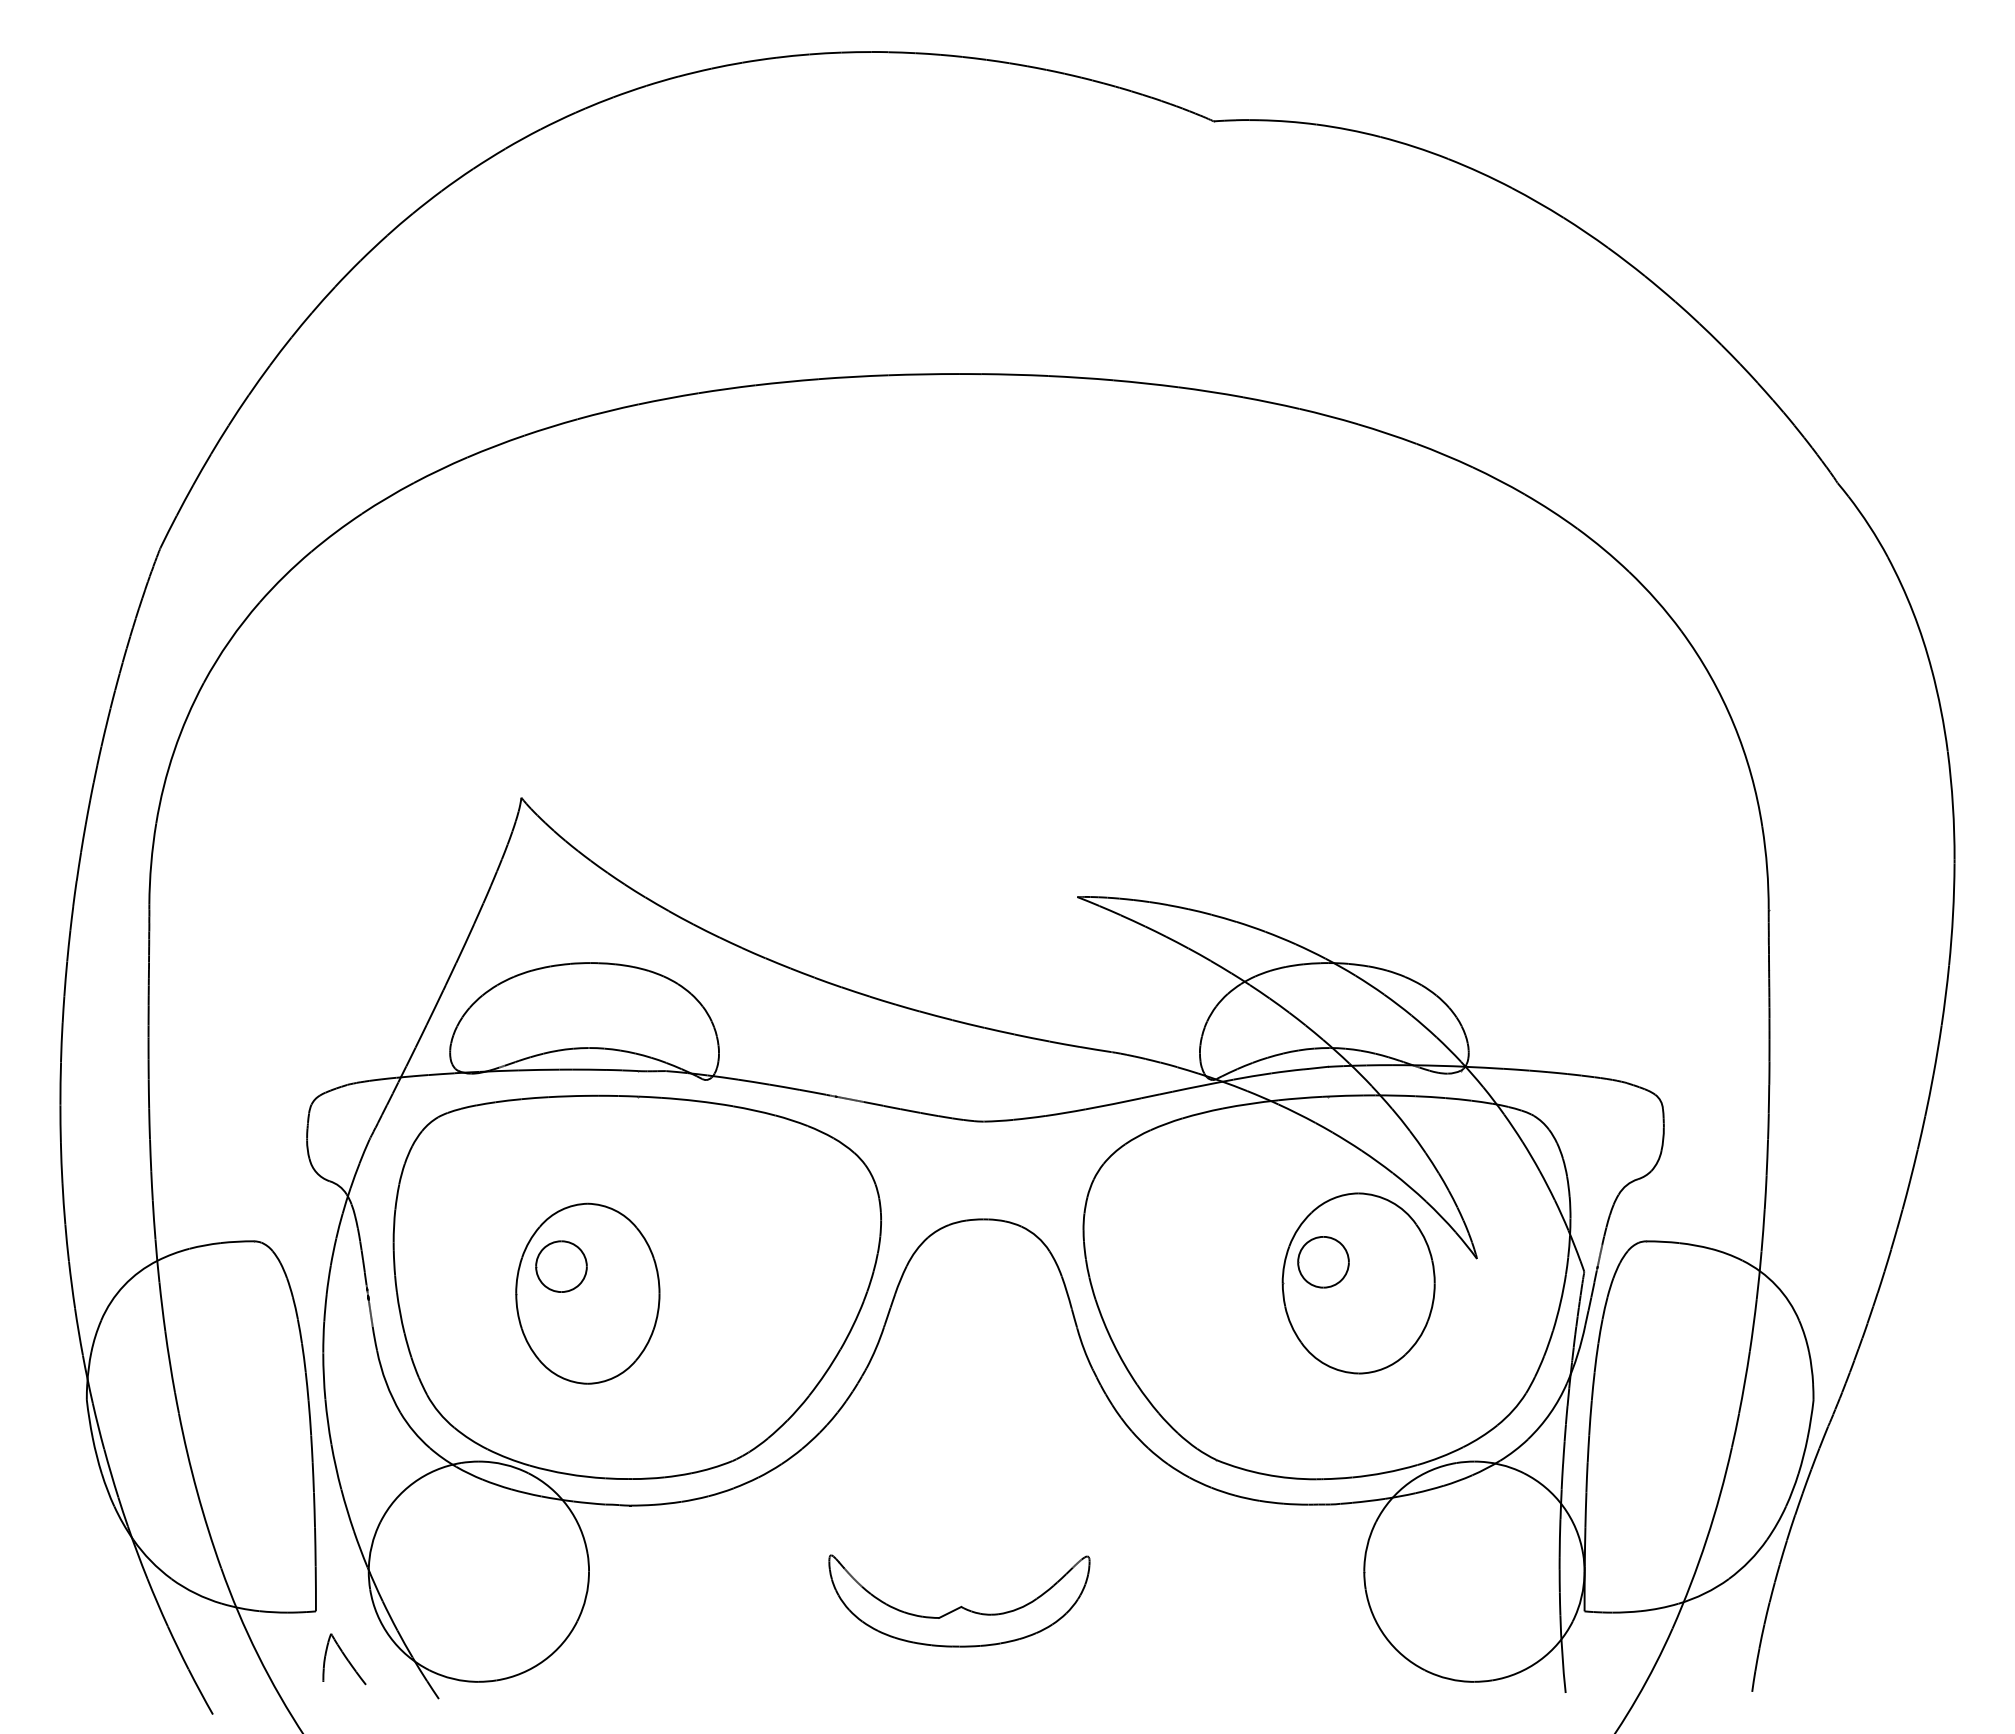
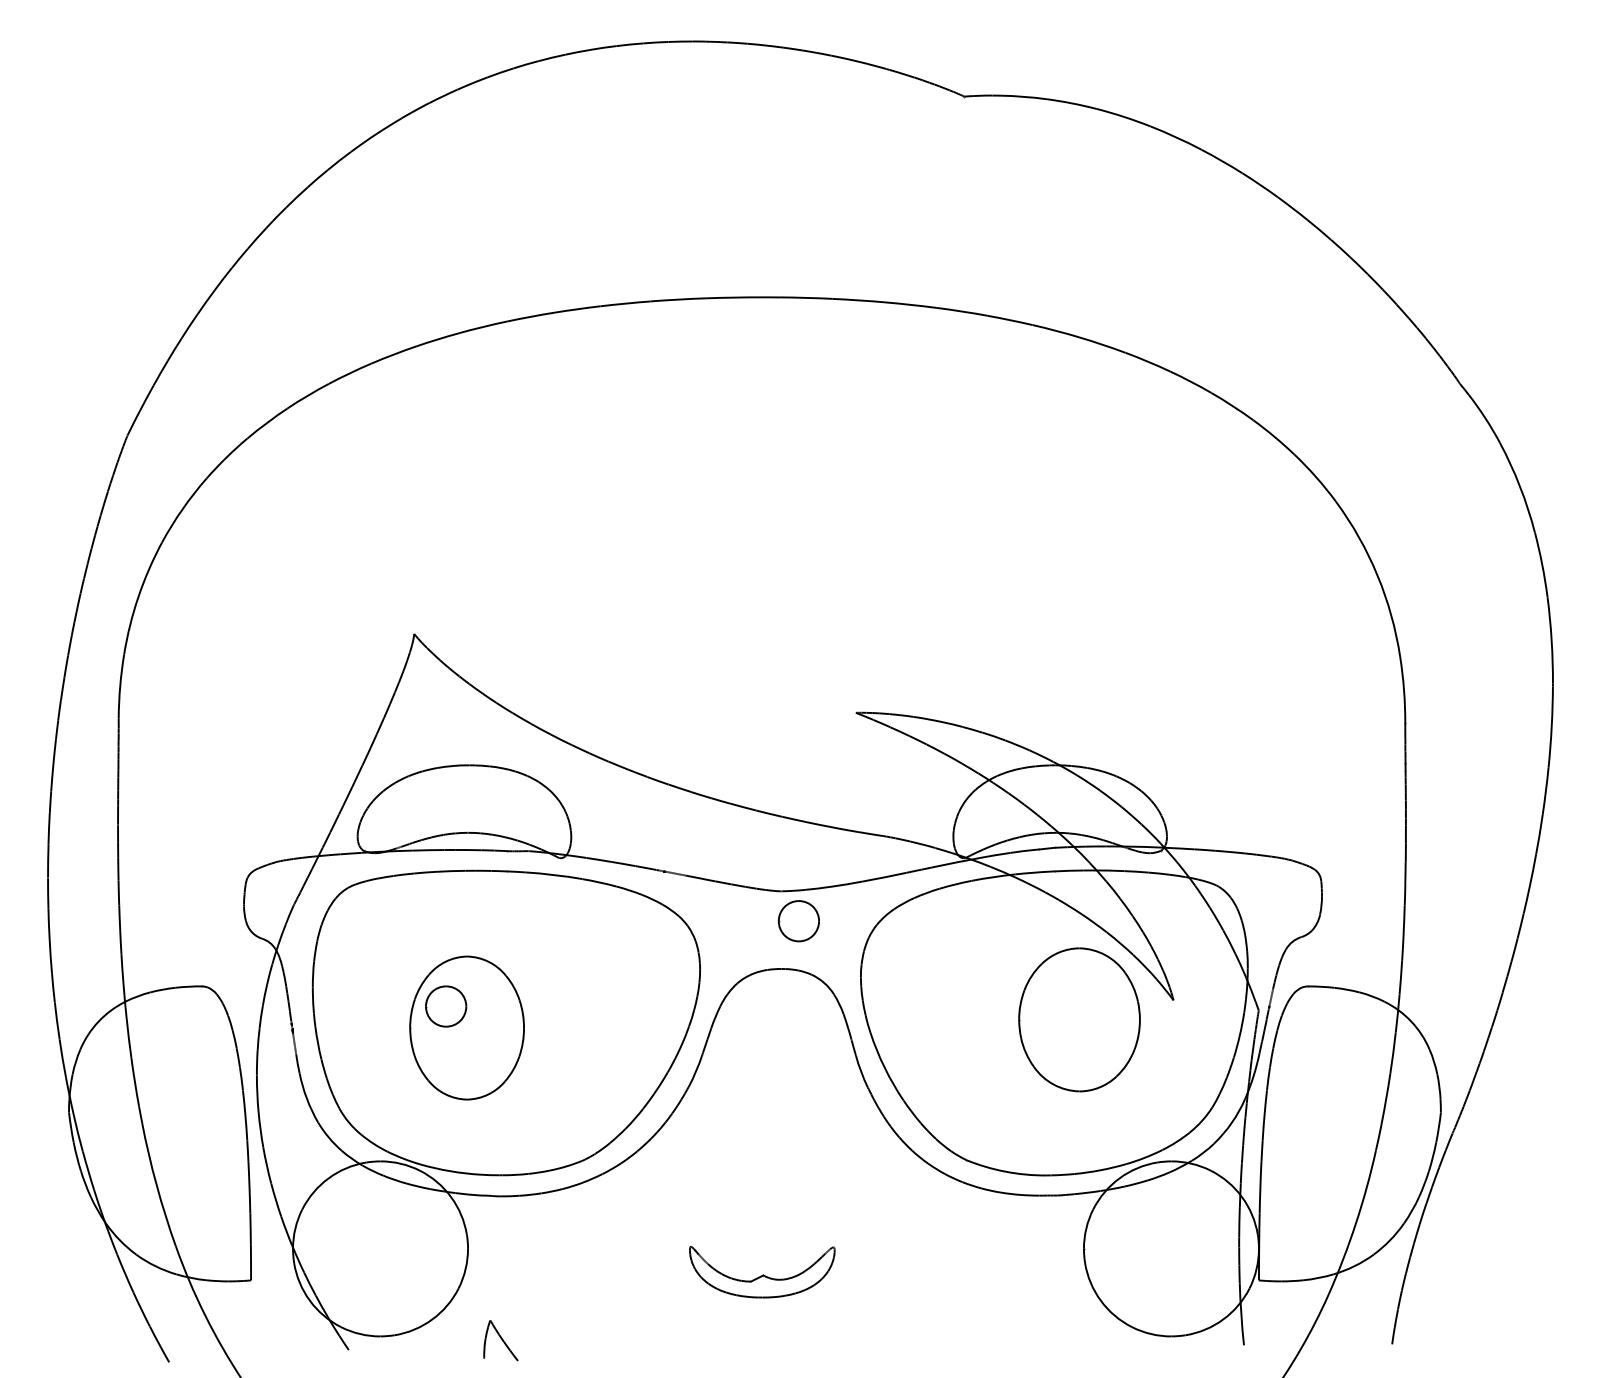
part: (1323, 1262) -> (798, 921), moved
part: (959, 1600) -> (762, 1271), size x0.7
part: (344, 1659) -> (500, 1340), moved

